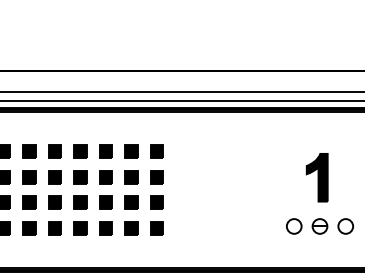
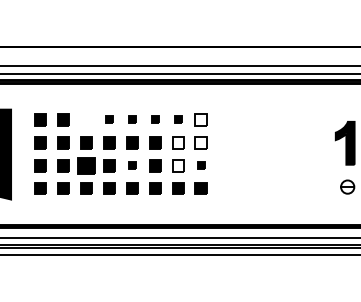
part: (29, 151) -> (86, 119), removed
part: (55, 151) -> (109, 119), size x0.6
part: (80, 151) -> (132, 119), size x0.6
part: (106, 151) -> (155, 119), size x0.6
part: (131, 151) -> (178, 119), size x0.6
fill: (156, 151) -> (200, 119), removed
fill: (130, 176) -> (177, 142), removed
fill: (156, 176) -> (200, 142), removed
part: (29, 202) -> (86, 165), size x1.4
part: (80, 202) -> (132, 165), size x0.6
fill: (130, 202) -> (177, 165), removed
part: (156, 202) -> (200, 165), size x0.6
part: (294, 225) -> (324, 186), removed

